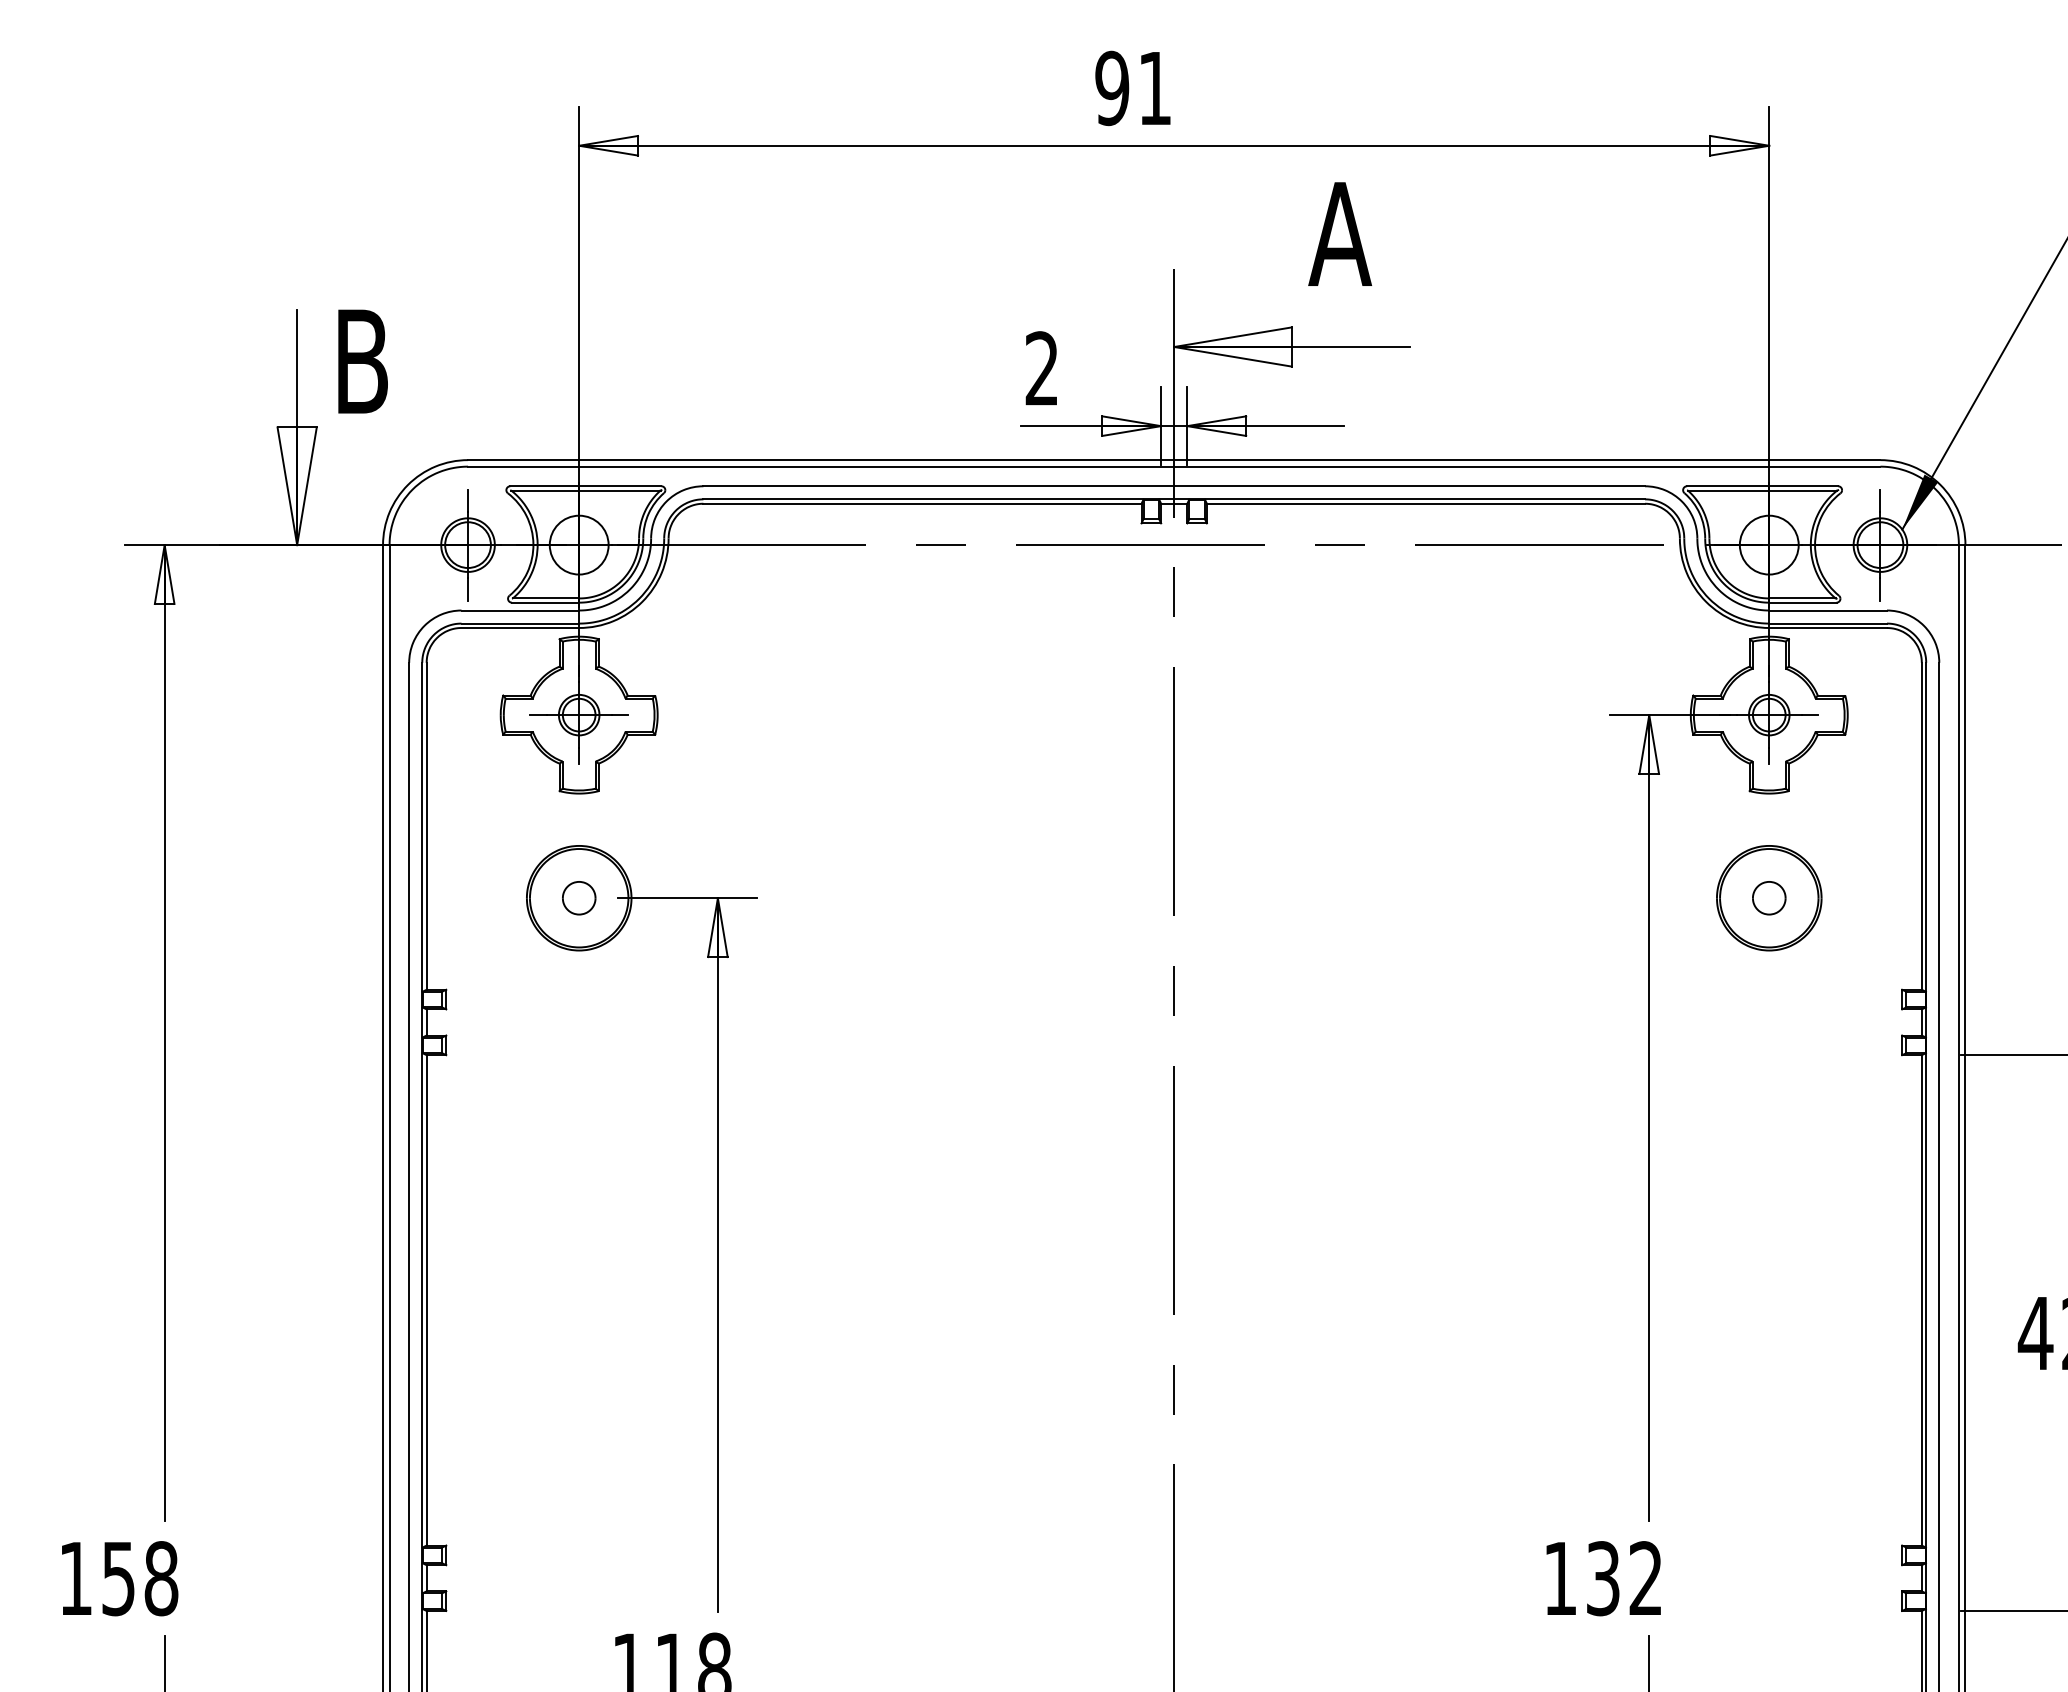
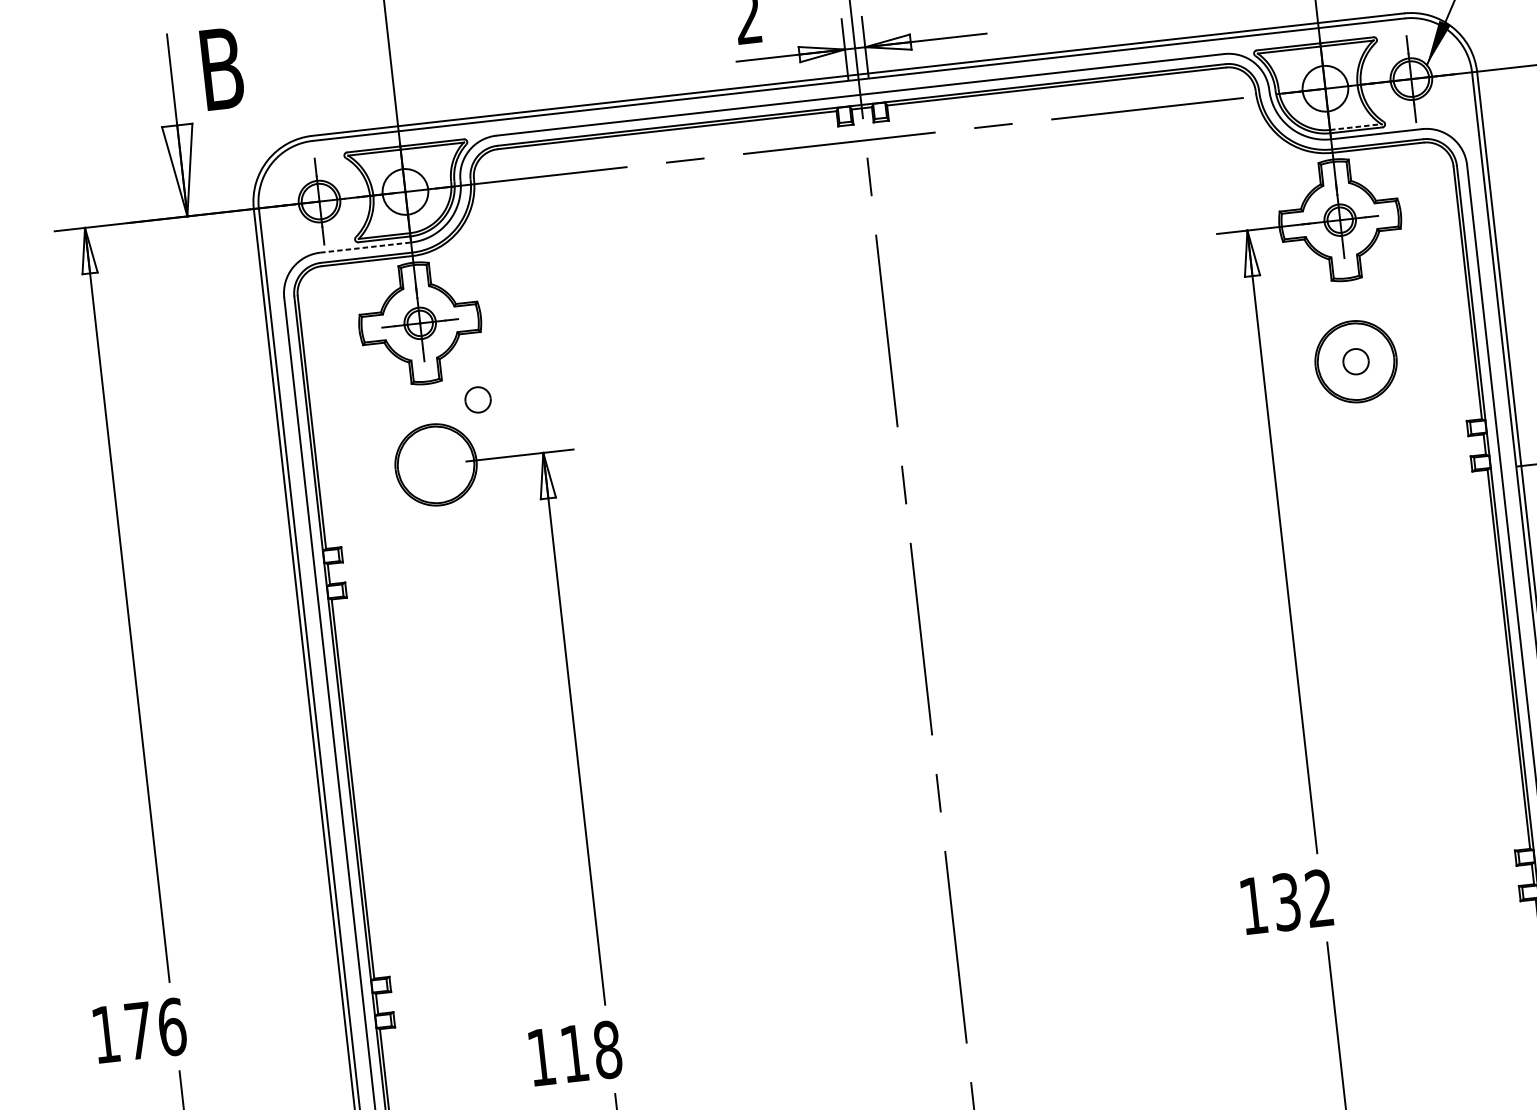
line: (1802, 598) -> (1355, 127), solid -> dashed
line: (520, 610) -> (365, 247), solid -> dashed
part: (579, 898) -> (478, 400), moved
text: (140, 1578) -> (155, 1028), 158 -> 176

